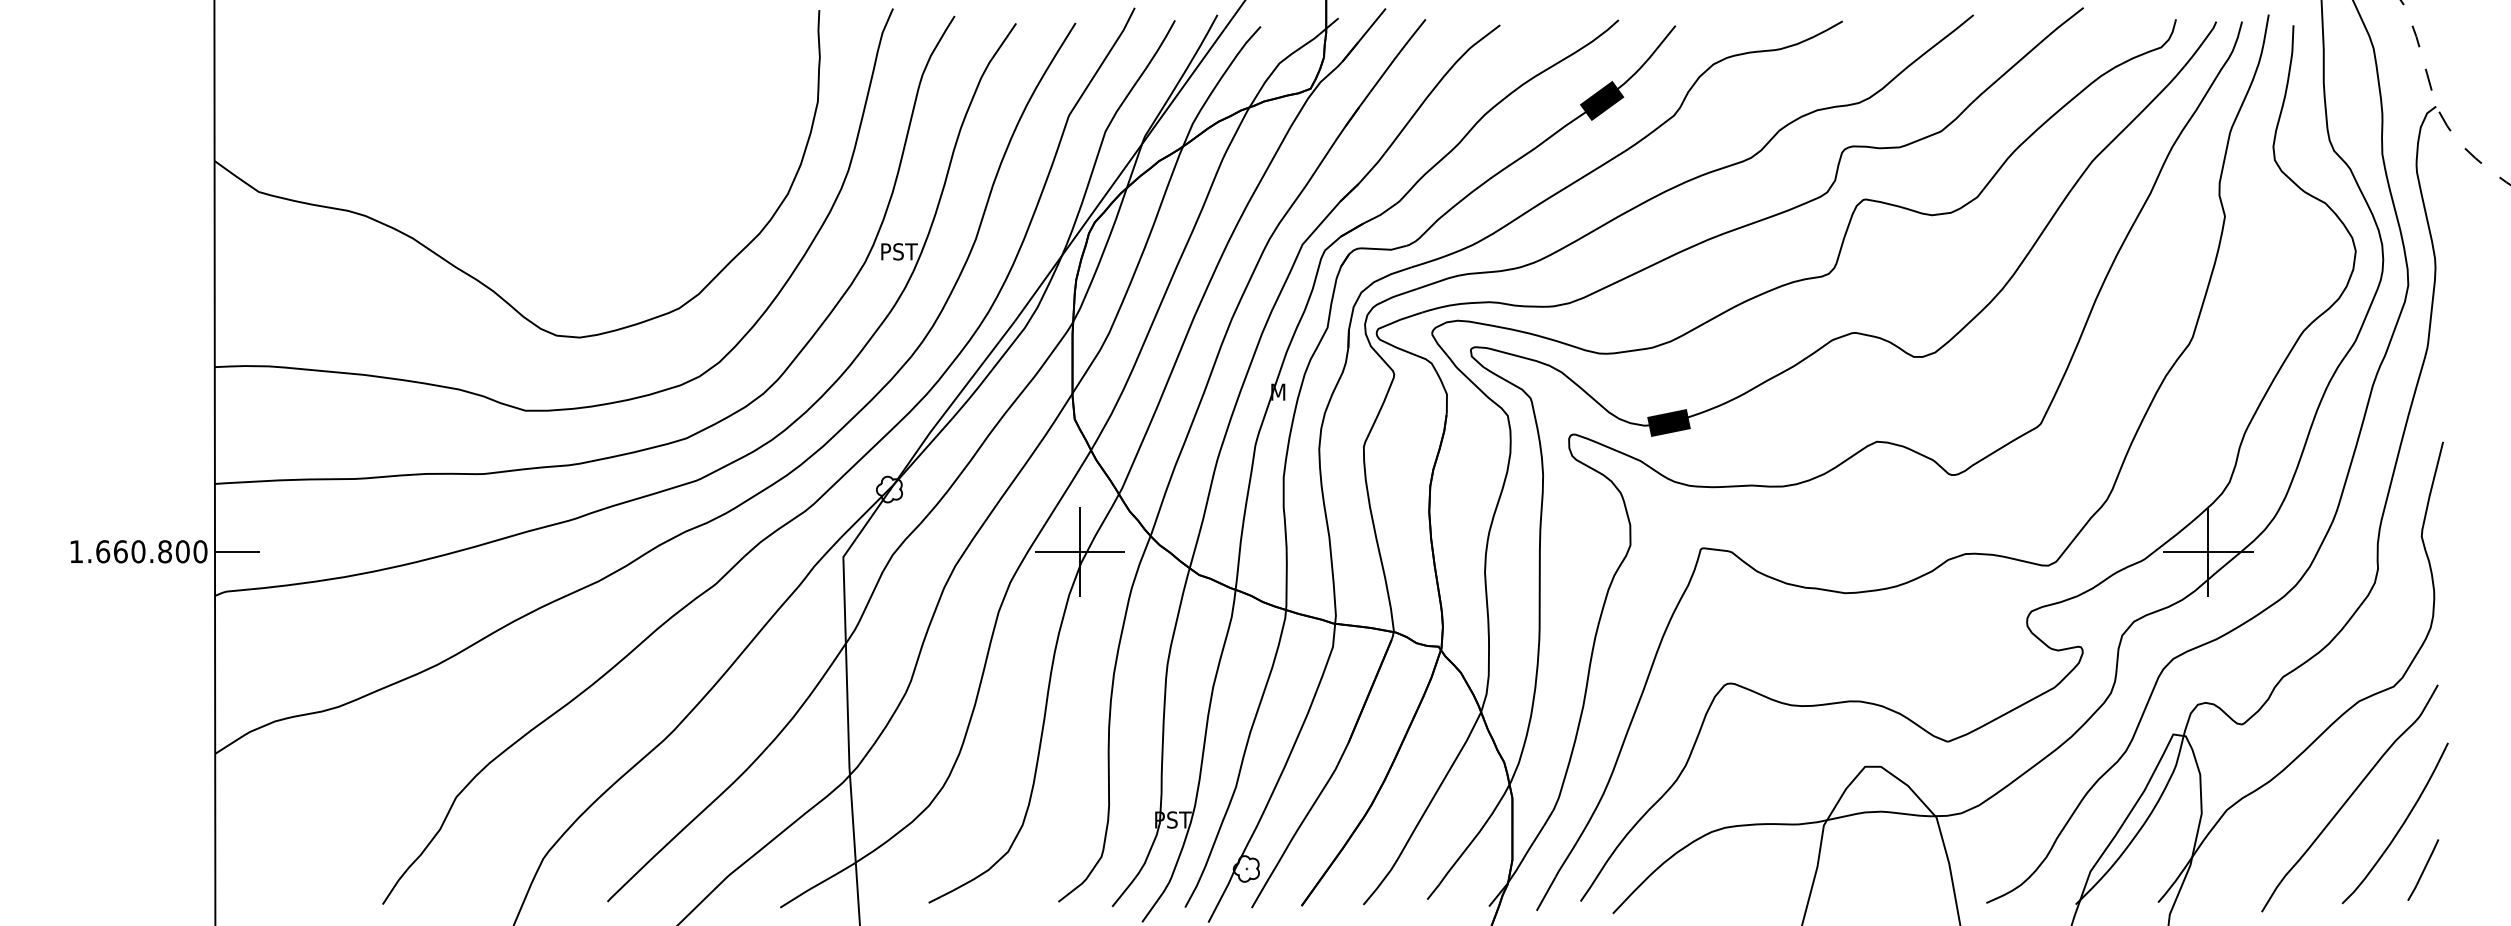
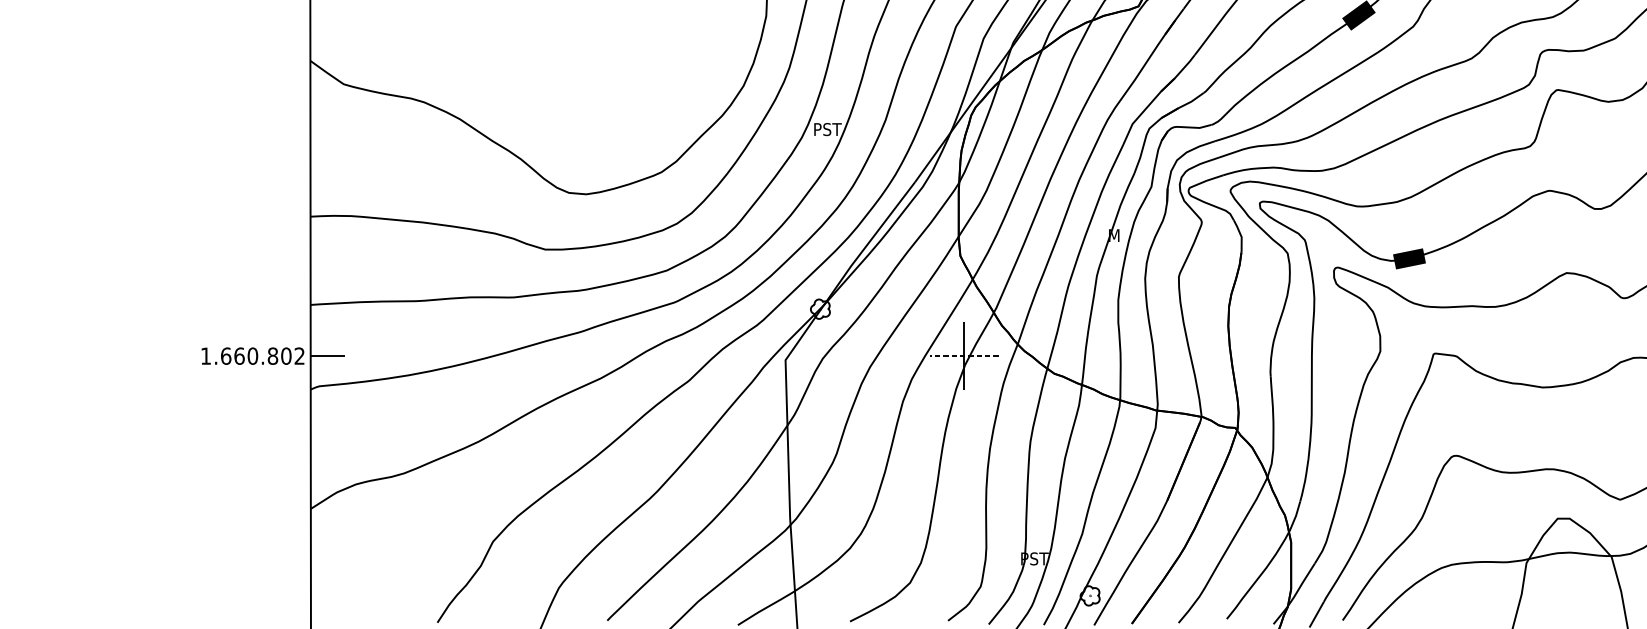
text: (200, 551) -> (299, 355), 1.660.800 -> 1.660.802
line: (1079, 551) -> (964, 355), solid -> dashed

